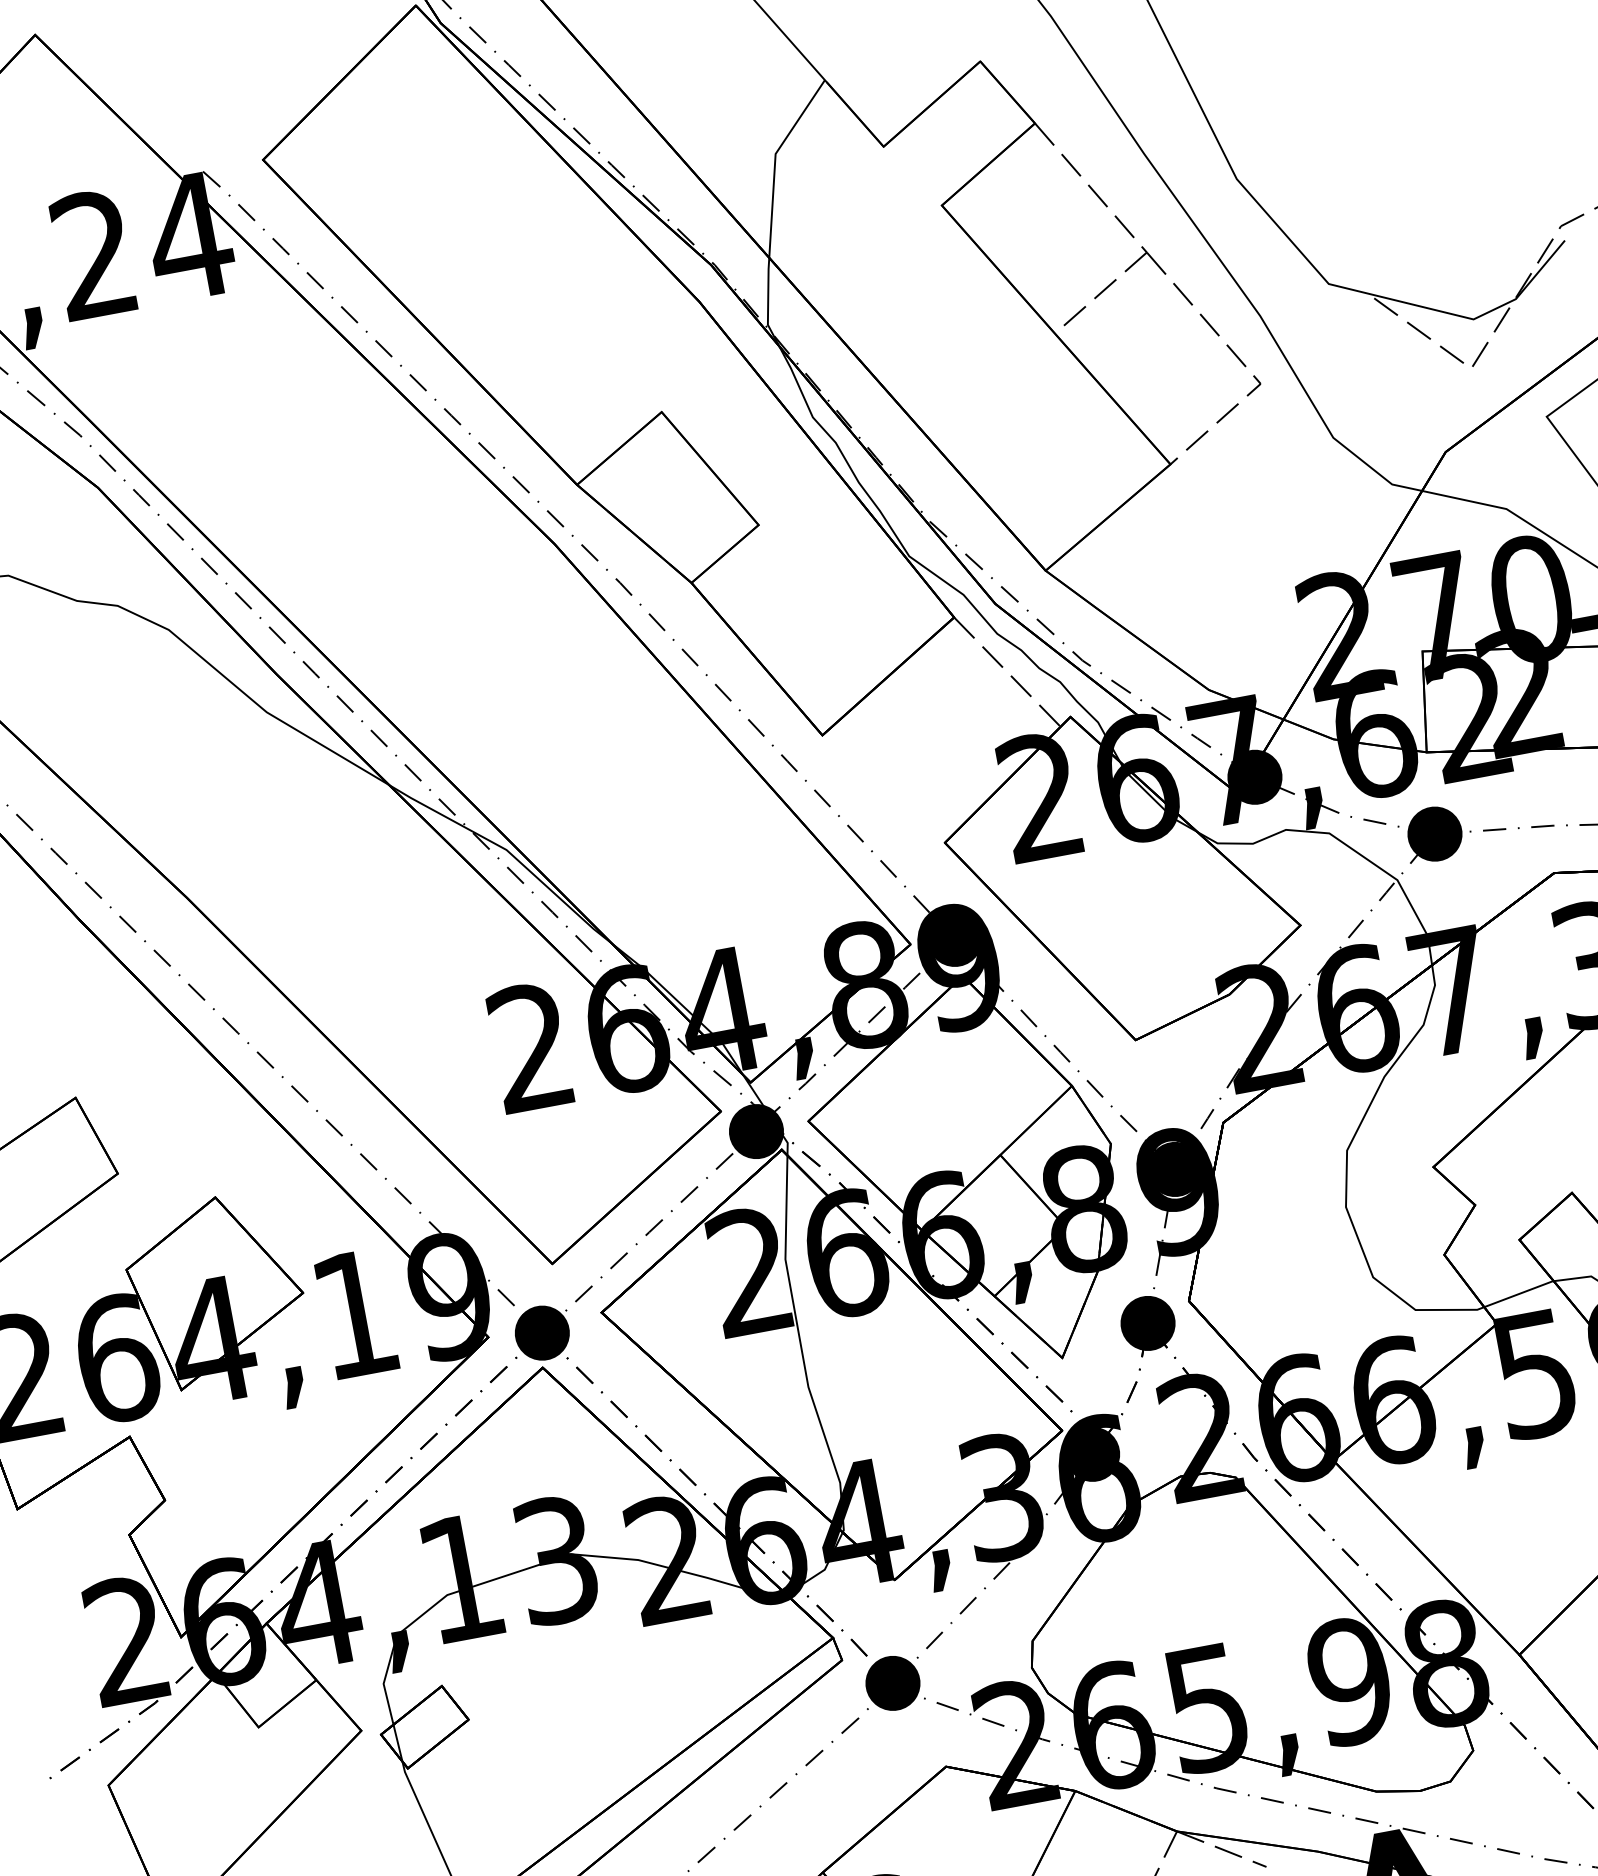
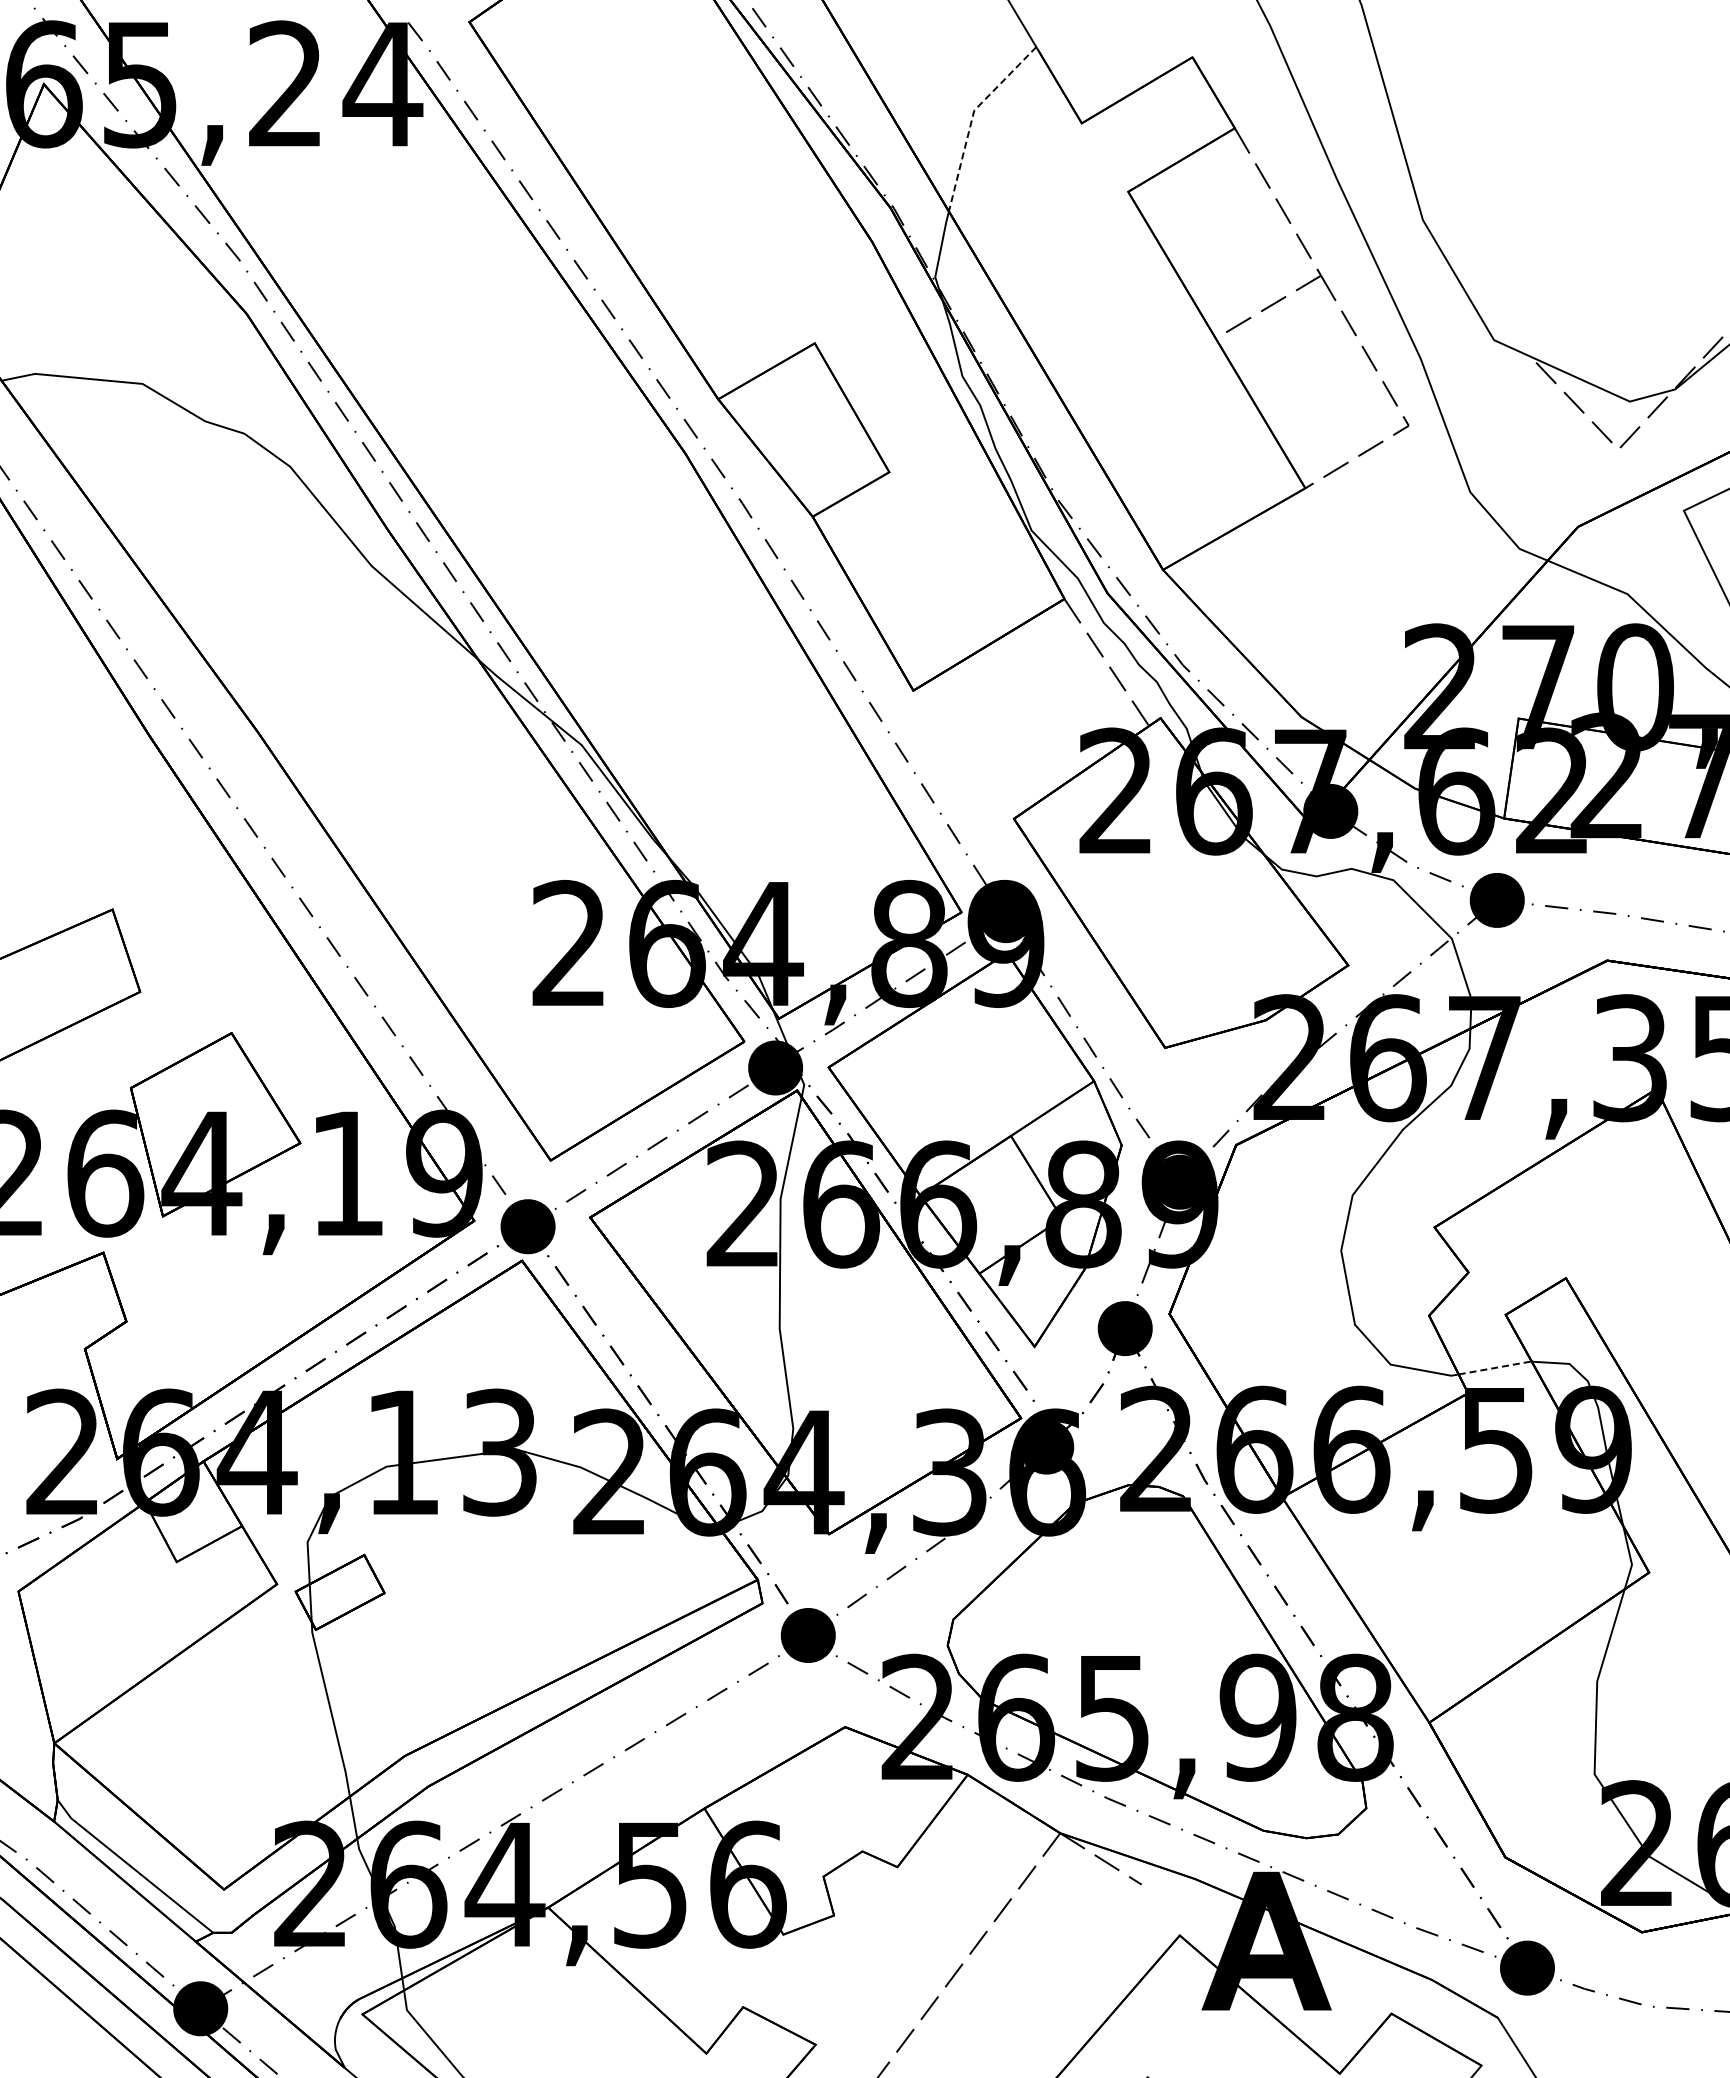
line: (775, 162) -> (972, 118), solid -> dashed
line: (1520, 1293) -> (1496, 1367), solid -> dashed

